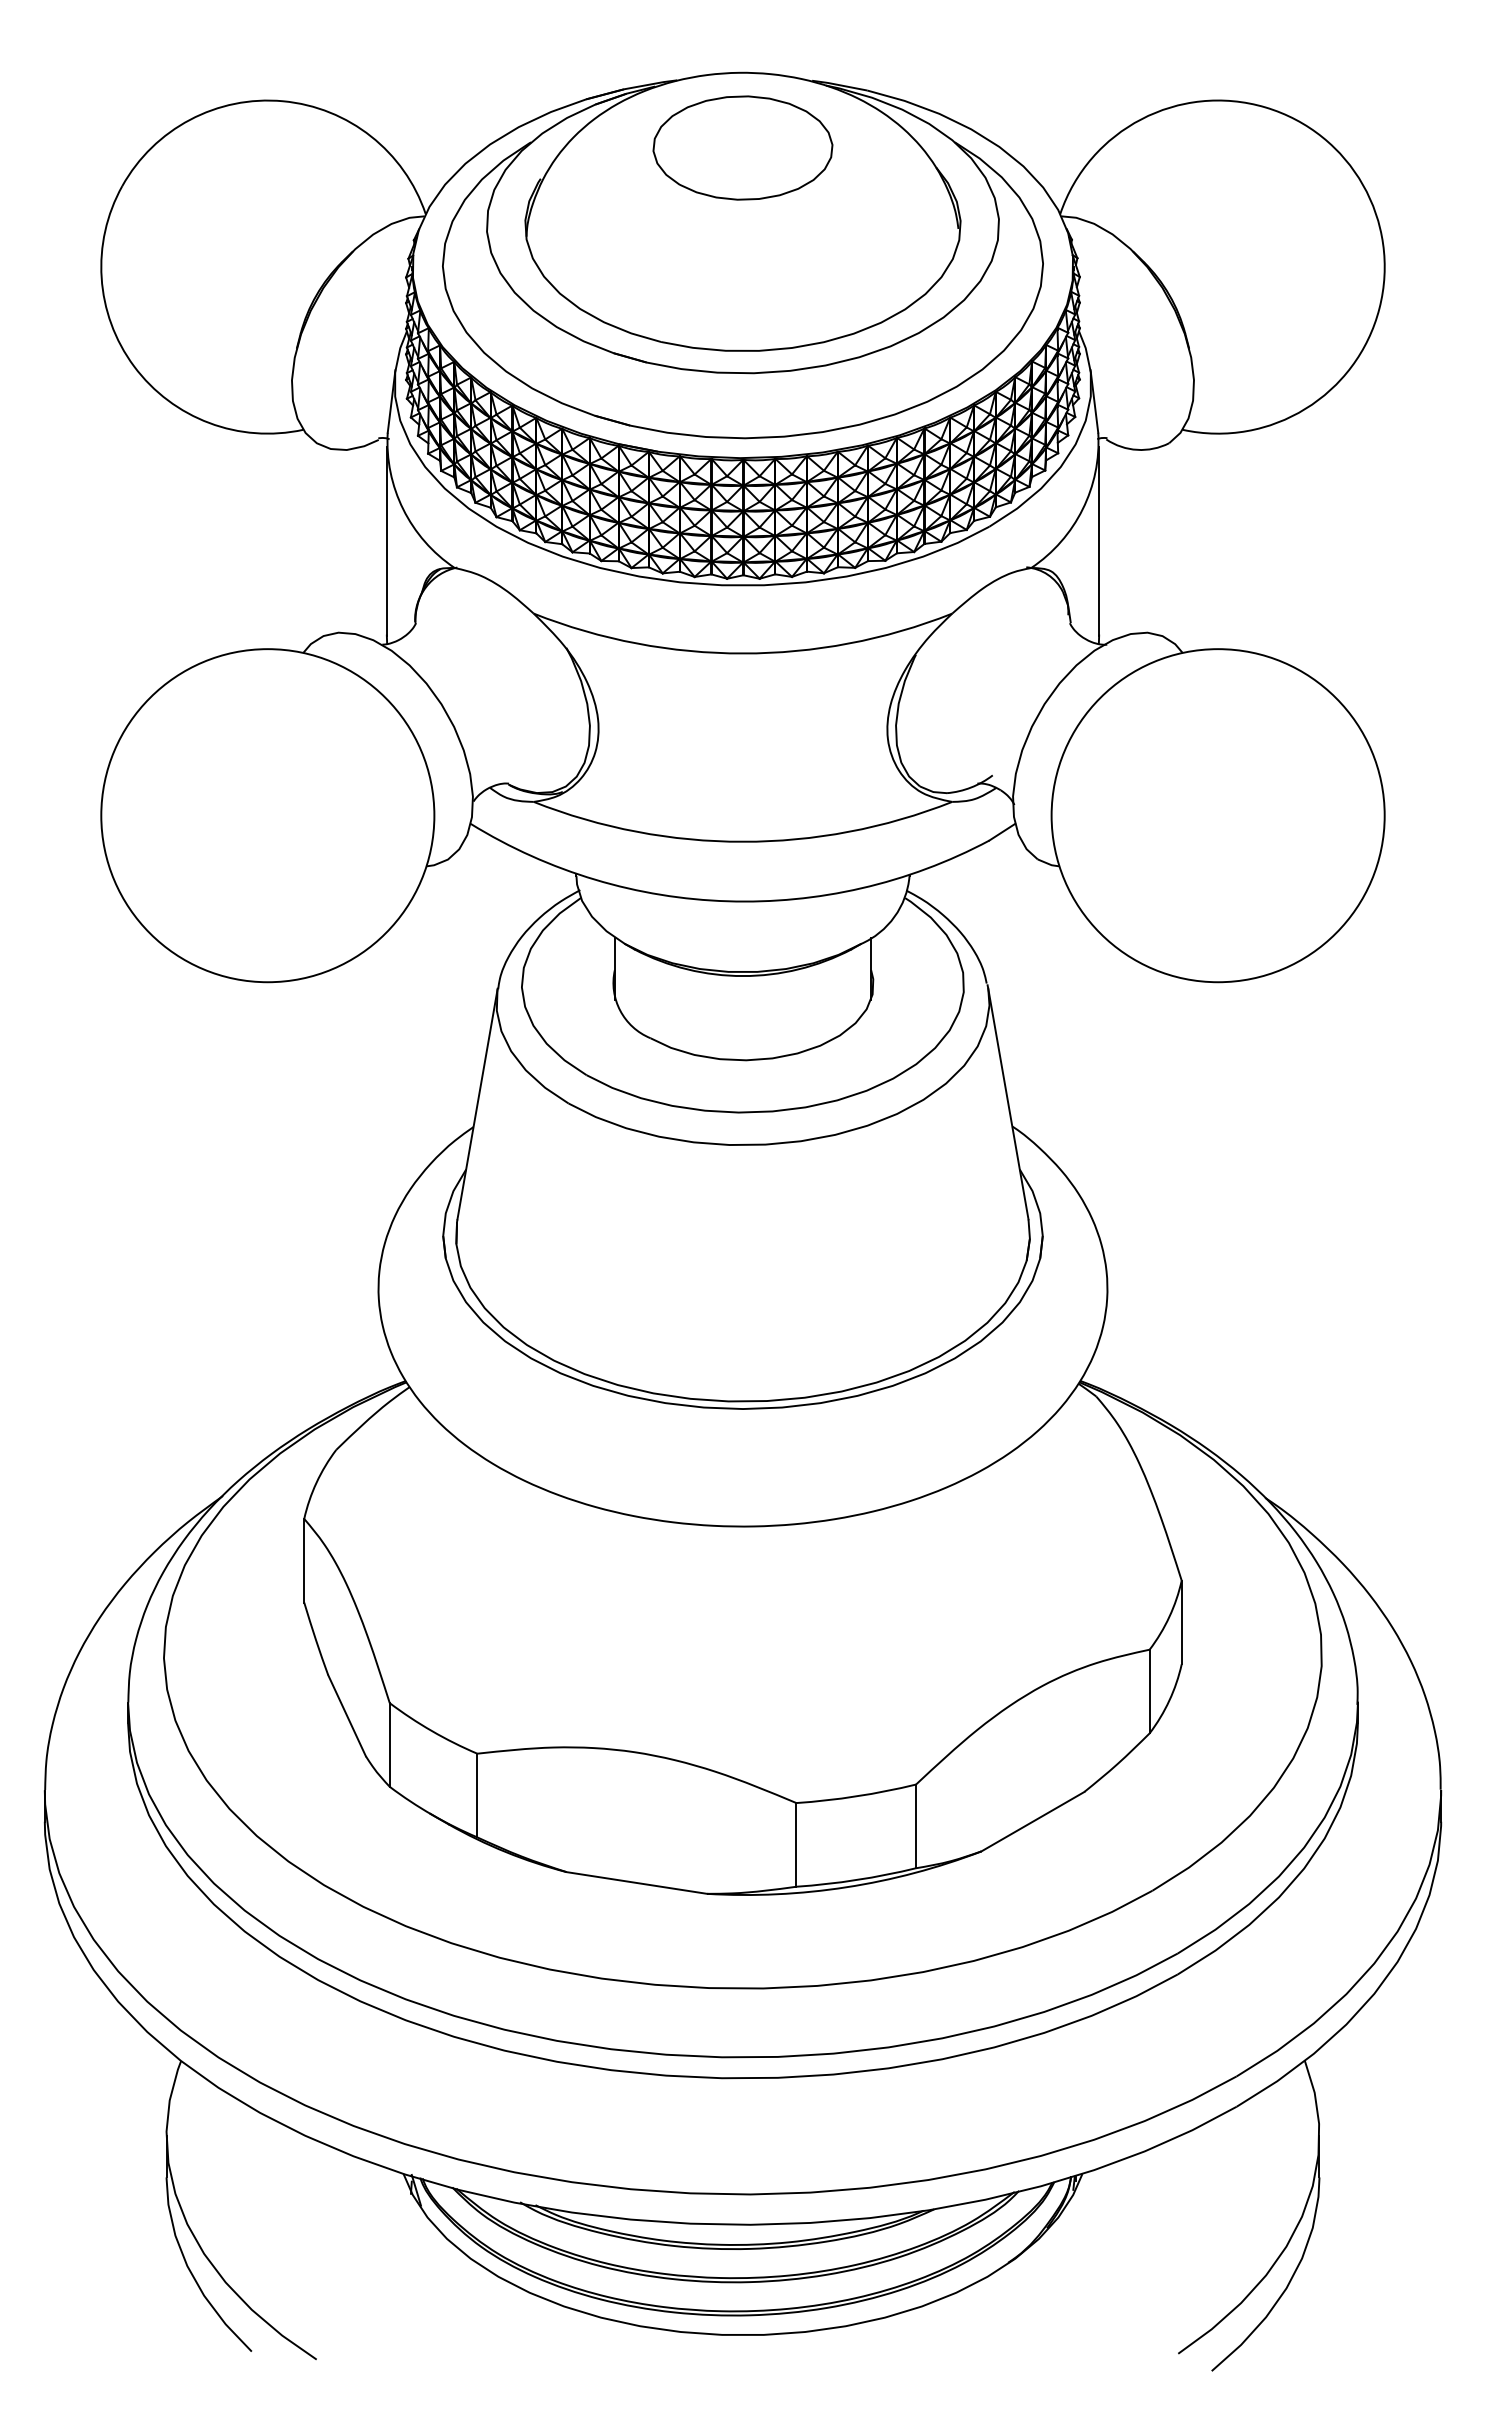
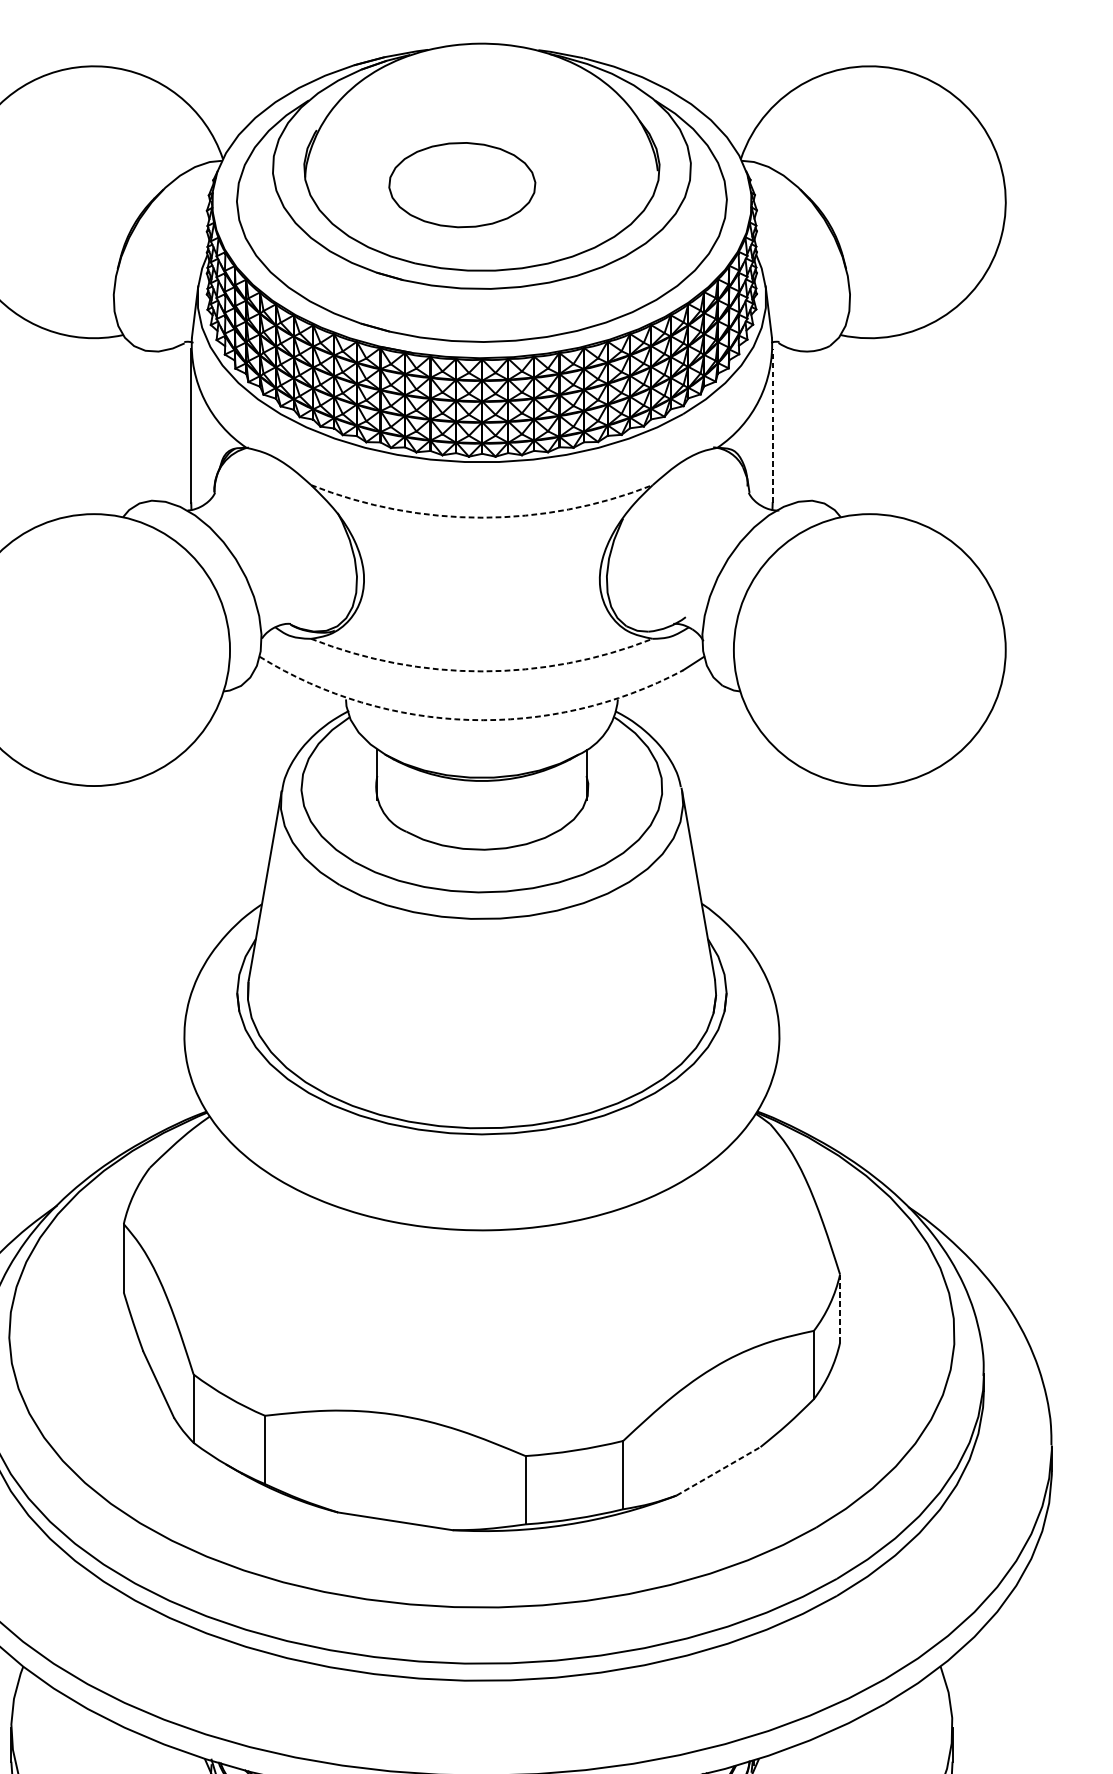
part: (742, 147) -> (461, 184), moved
line: (1099, 540) -> (772, 425), solid -> dashed
arc: (743, 653) -> (482, 517), solid -> dashed
arc: (743, 841) -> (482, 671), solid -> dashed
arc: (727, 901) -> (469, 720), solid -> dashed
line: (1181, 1622) -> (839, 1308), solid -> dashed
line: (1033, 1821) -> (719, 1471), solid -> dashed

